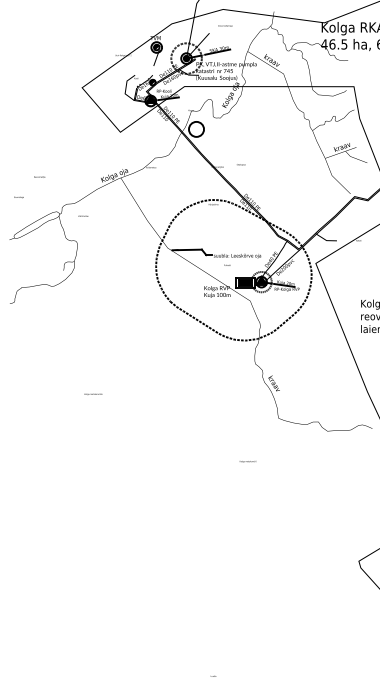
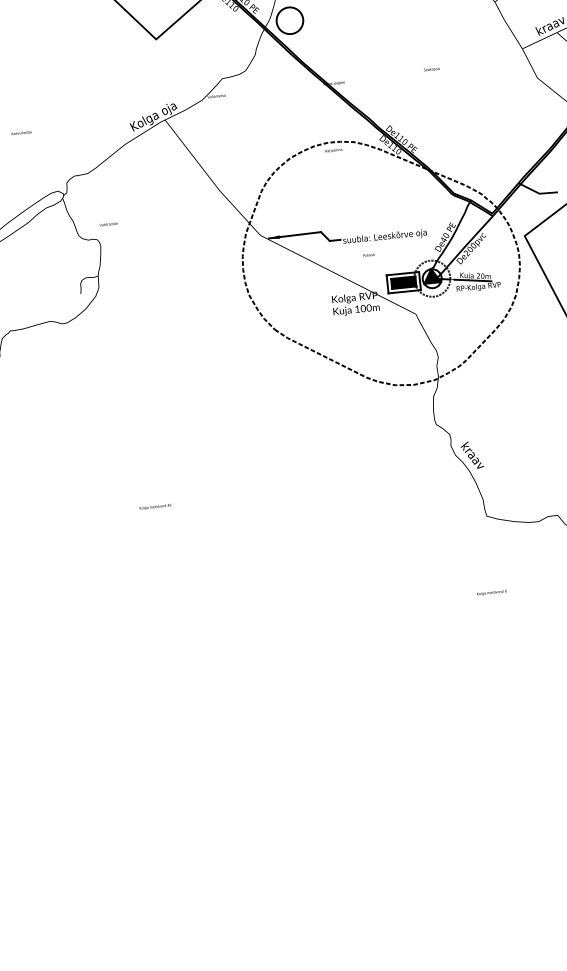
text: (241, 164) -> (432, 68), moved
text: (83, 215) -> (108, 223), moved
text: (247, 461) -> (490, 592), moved

